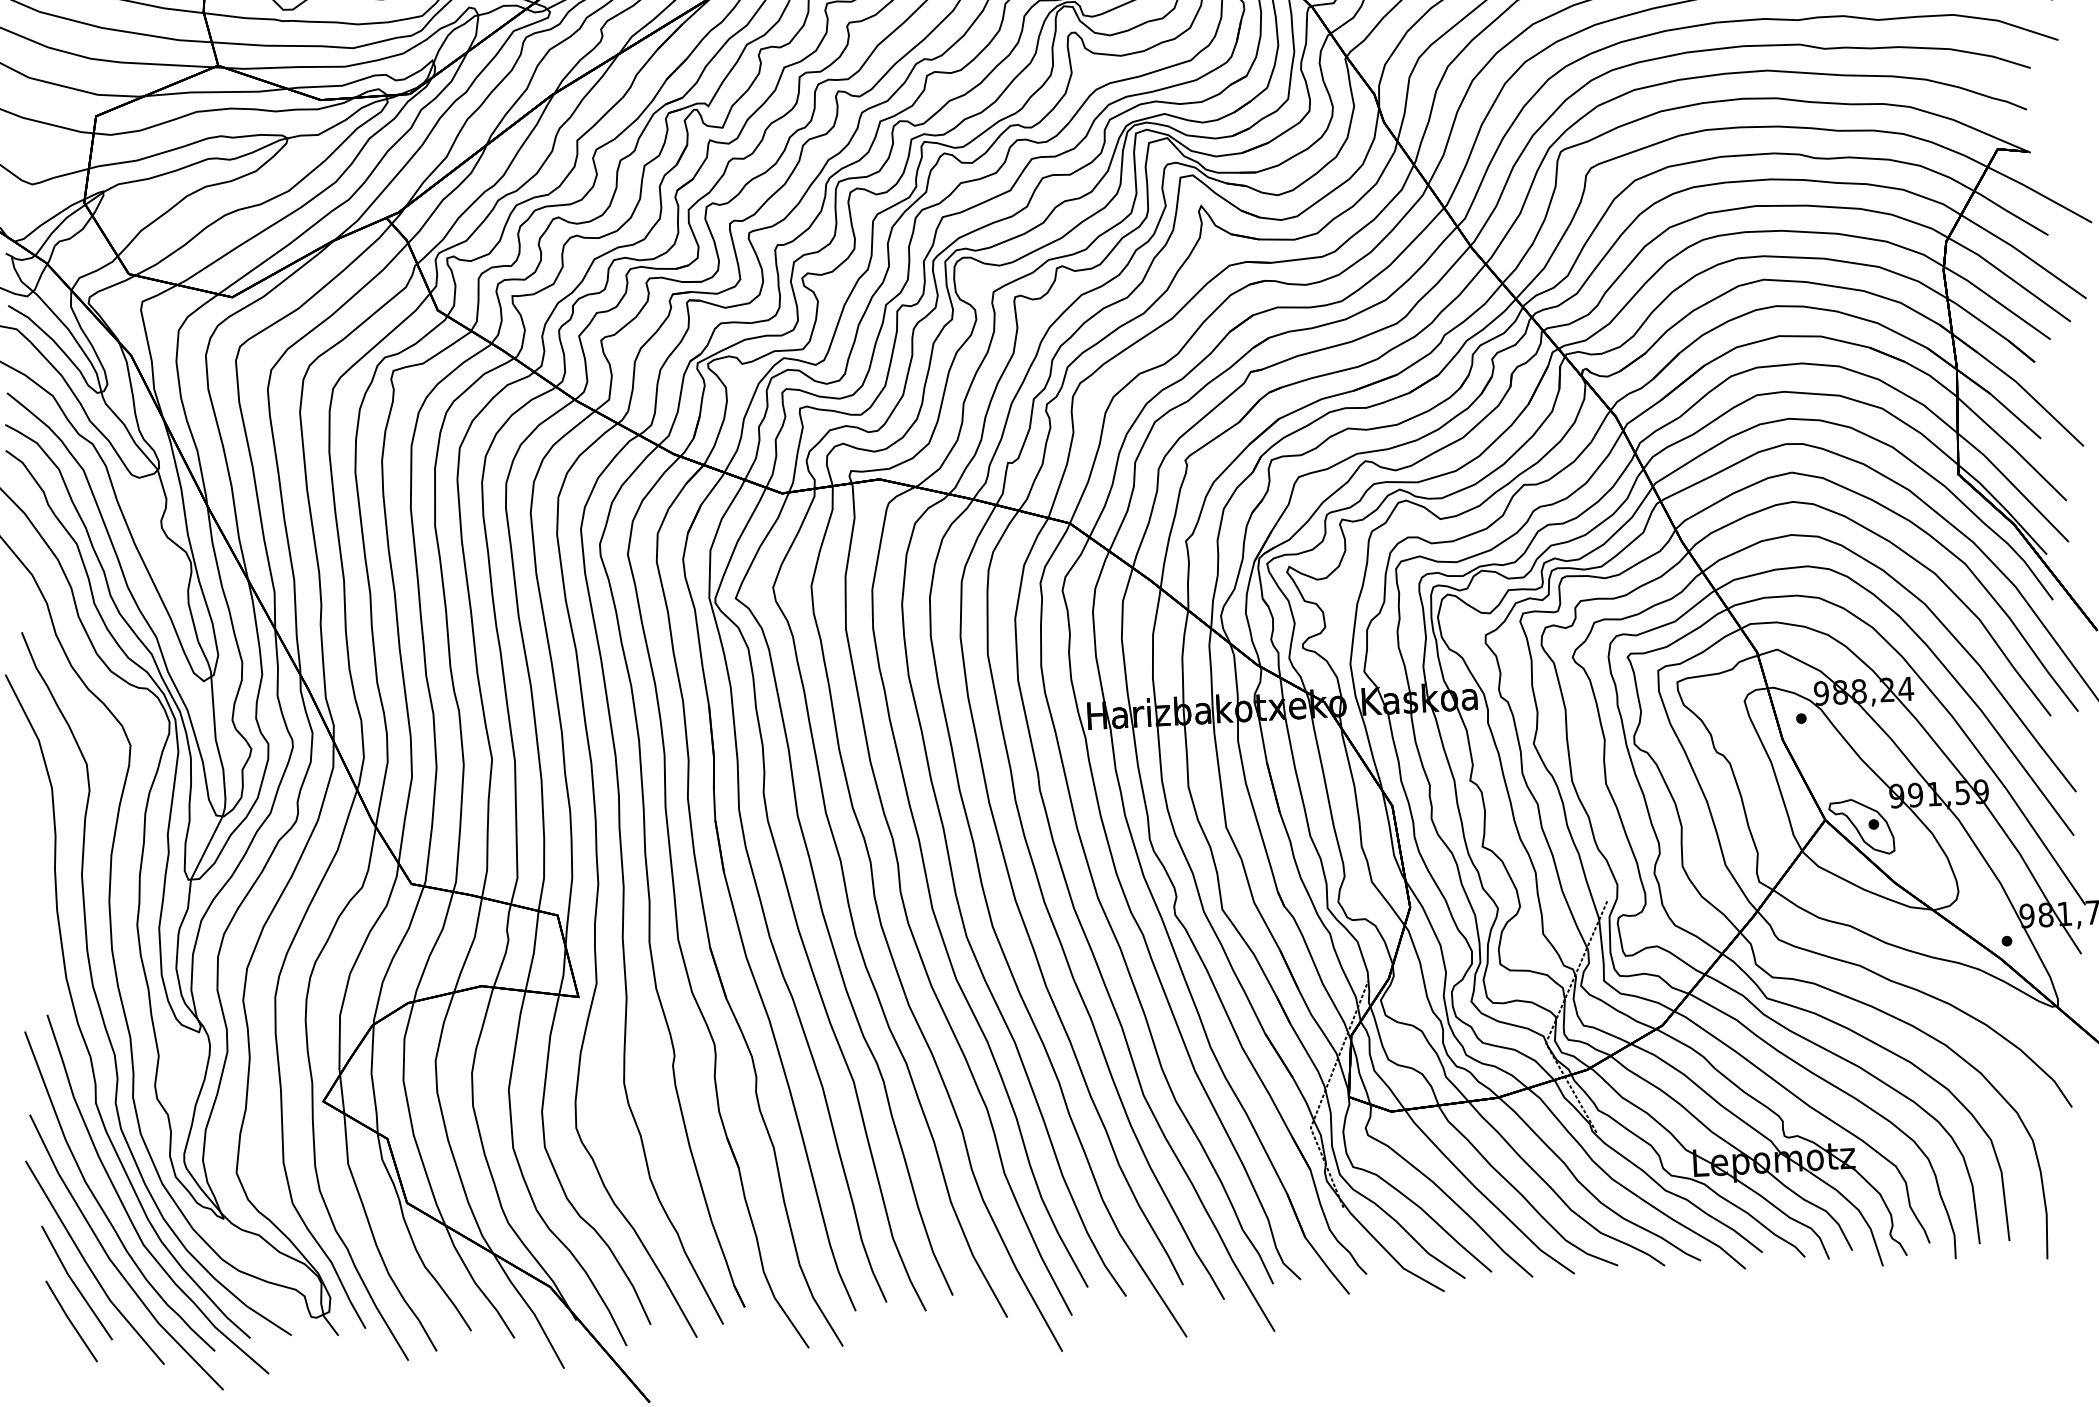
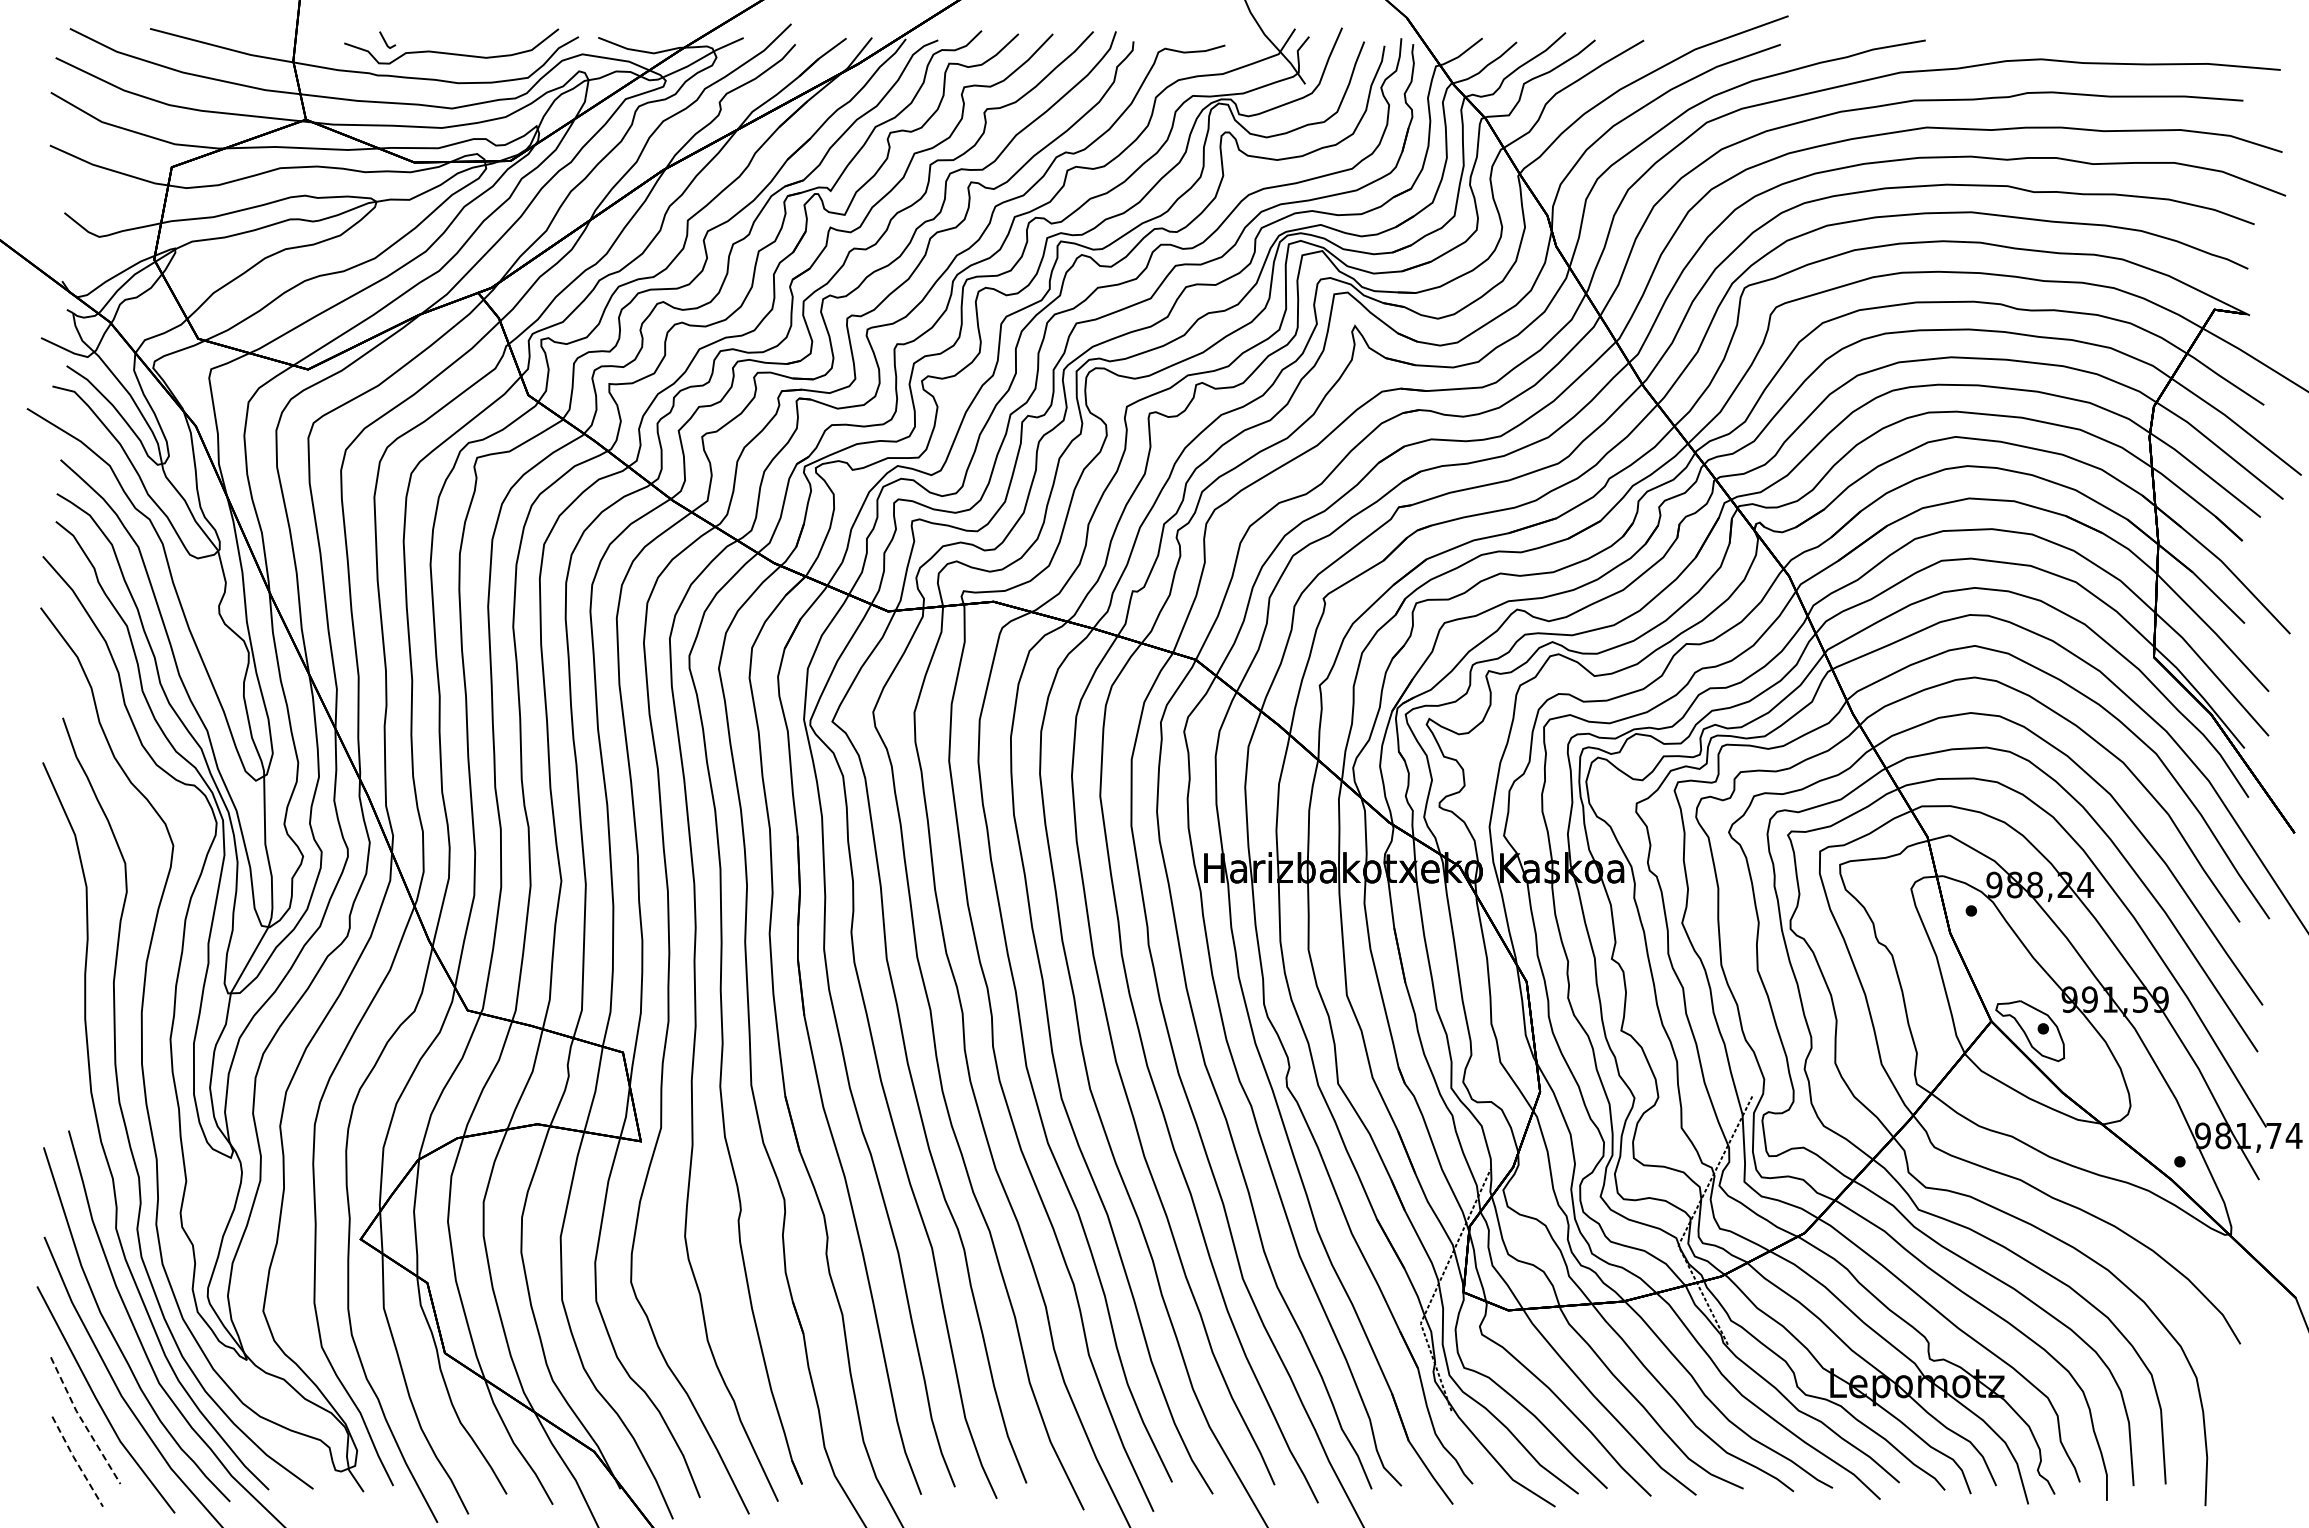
line: (75, 1284) -> (83, 1422), solid -> dashed
line: (70, 1322) -> (76, 1462), solid -> dashed

